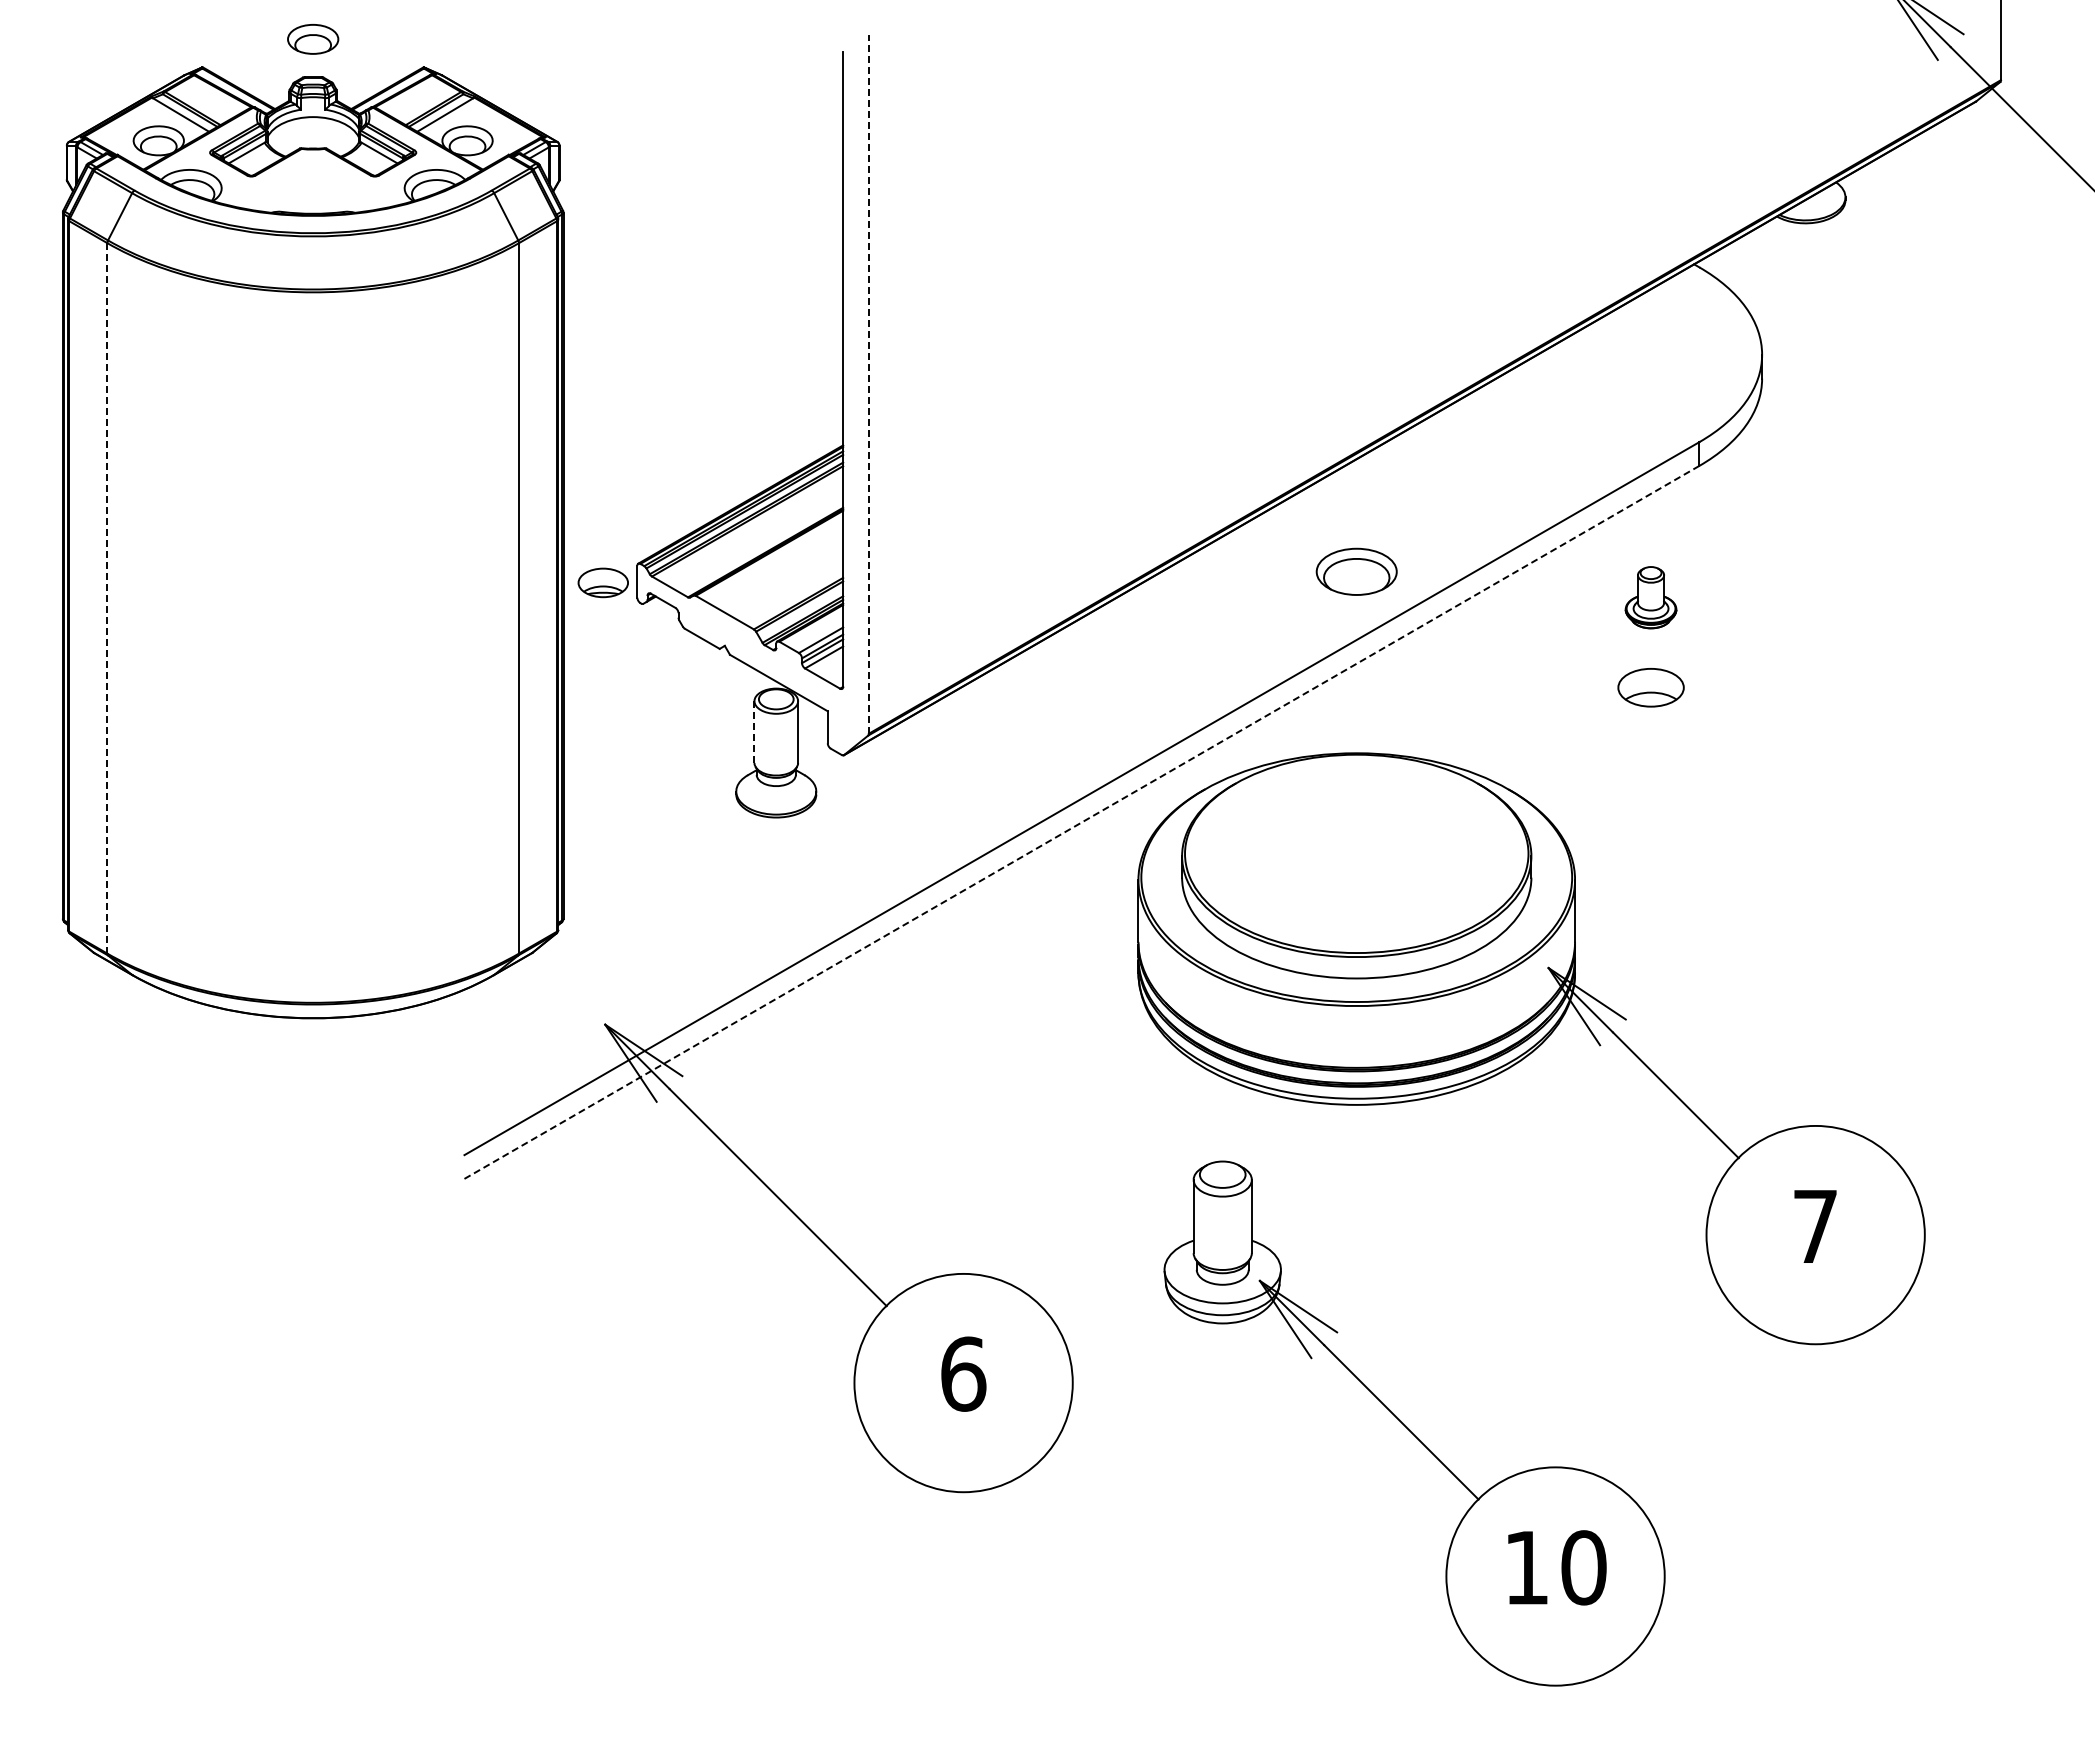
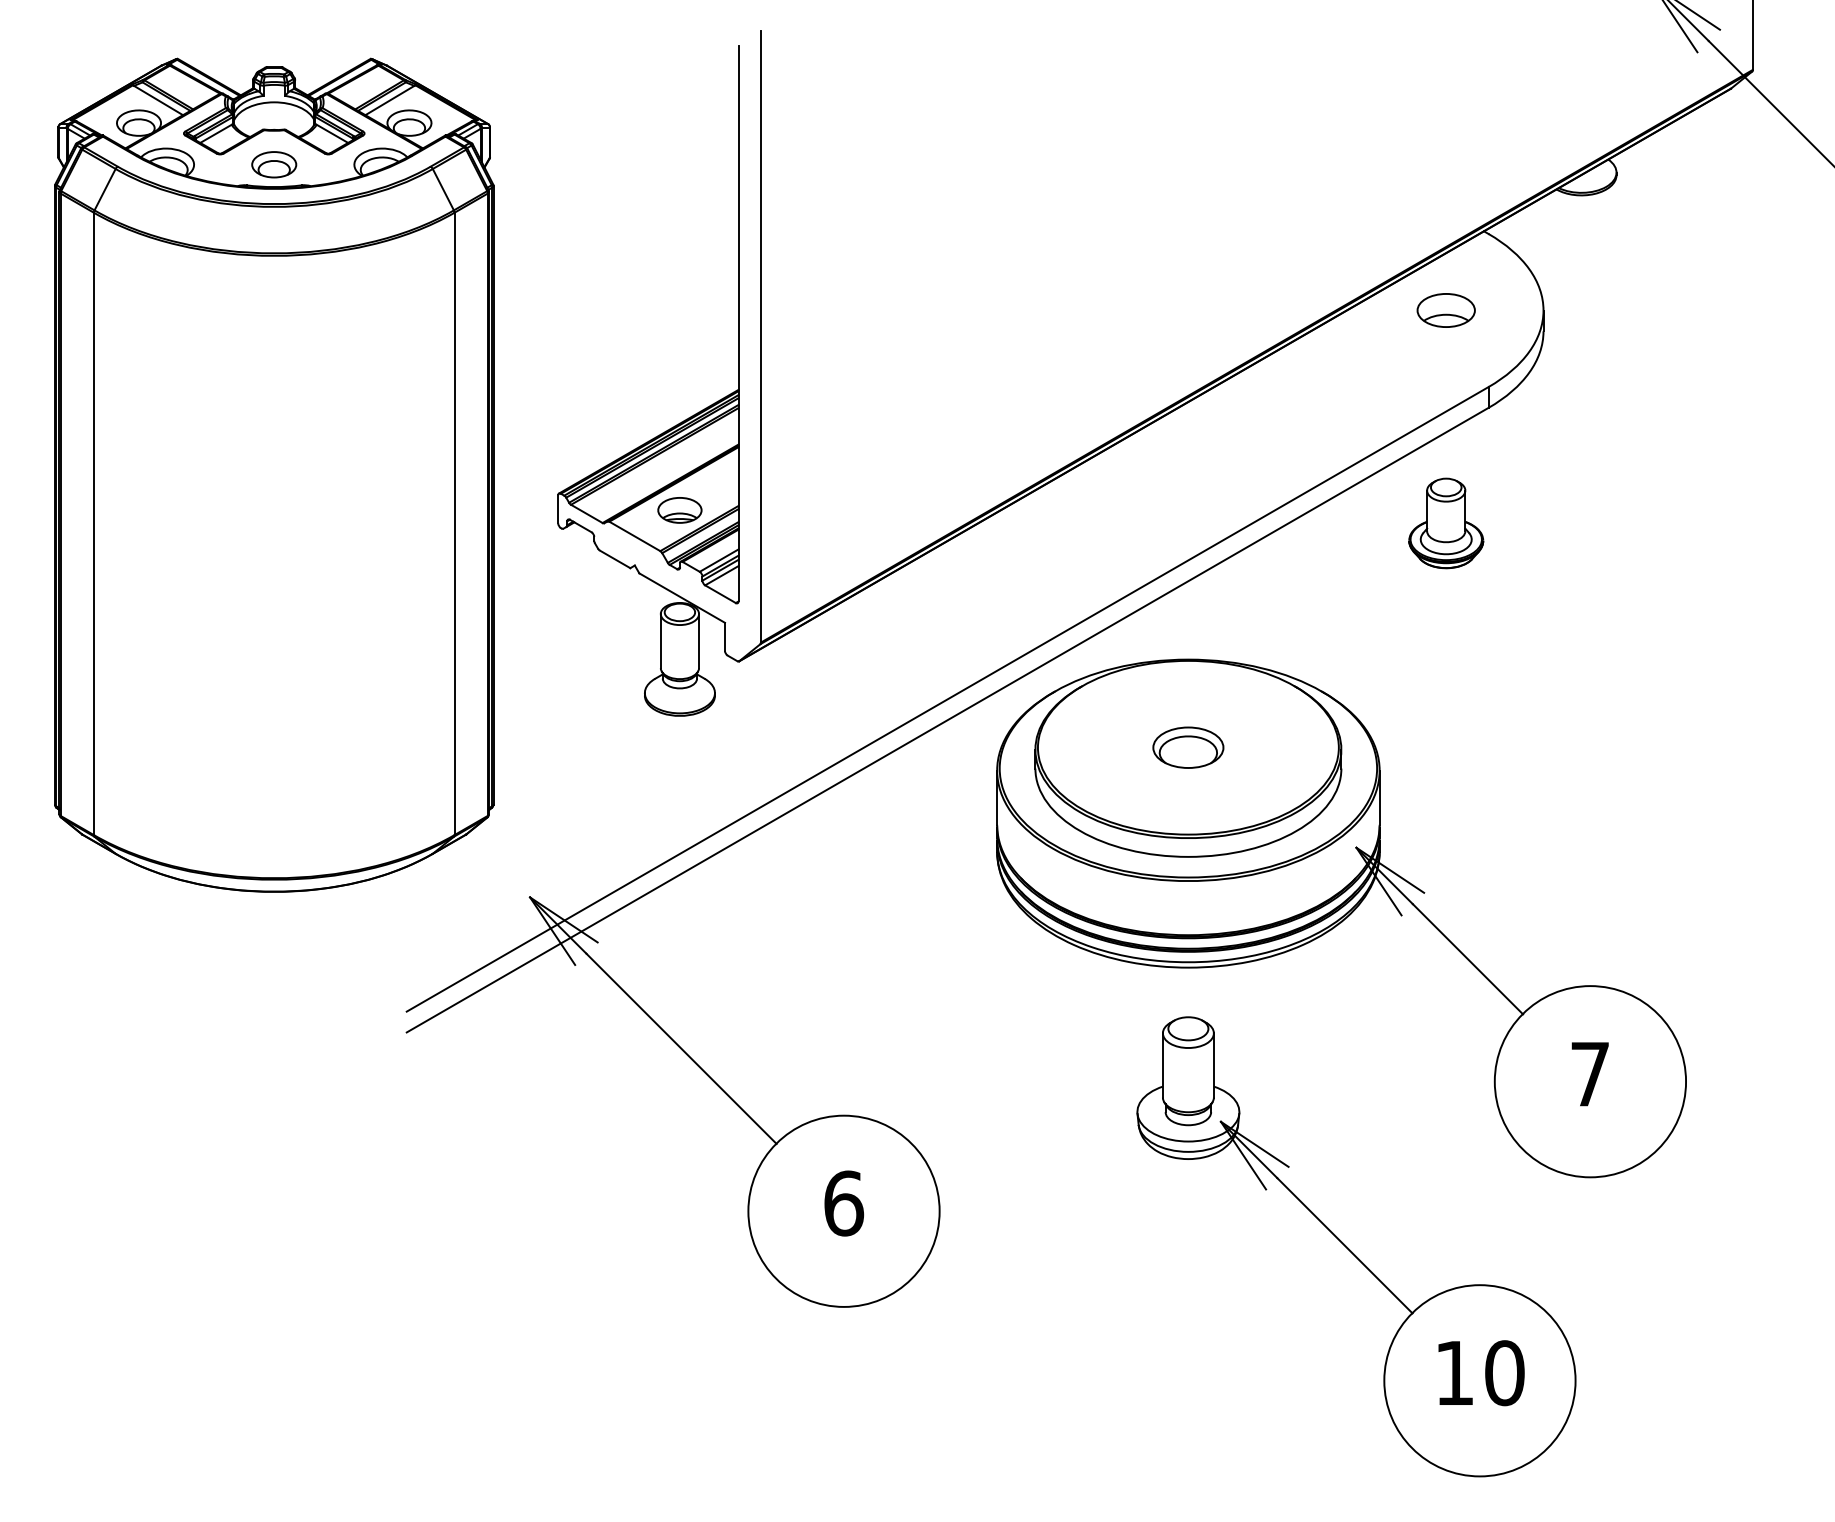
part: (313, 39) -> (274, 164), moved
line: (868, 383) -> (760, 335), dashed -> solid
part: (1356, 571) -> (1188, 747), moved
part: (602, 582) -> (679, 510), moved
part: (1650, 597) -> (1445, 523), size x1.67
line: (107, 598) -> (94, 524), dashed -> solid
part: (1650, 687) -> (1445, 310), moved
line: (754, 732) -> (660, 641), dashed -> solid
line: (1082, 822) -> (948, 720), dashed -> solid
part: (1408, 1428) -> (1351, 1251), moved

